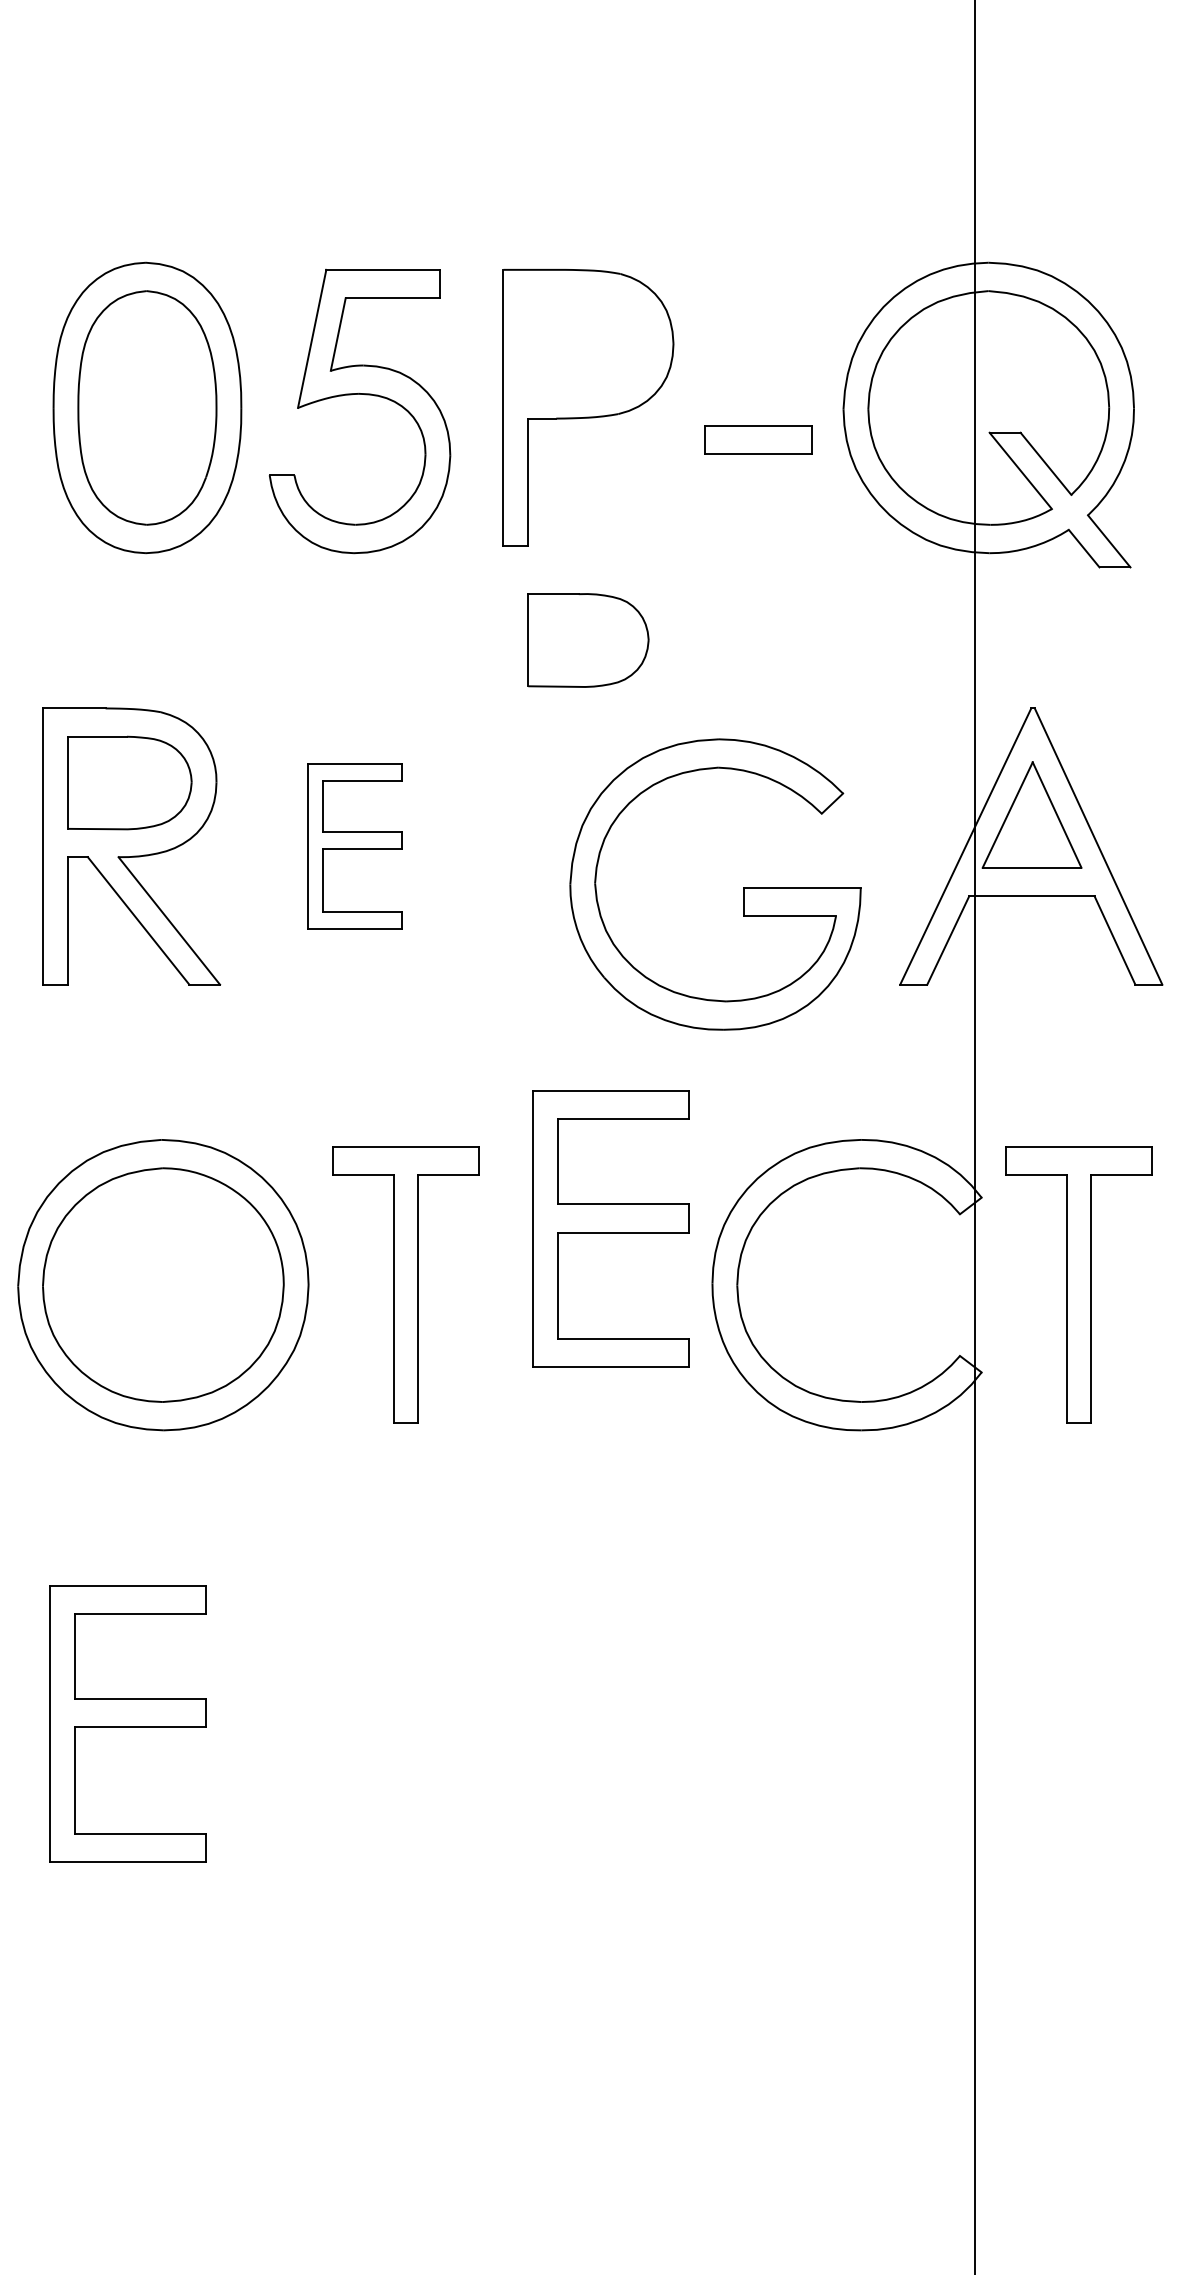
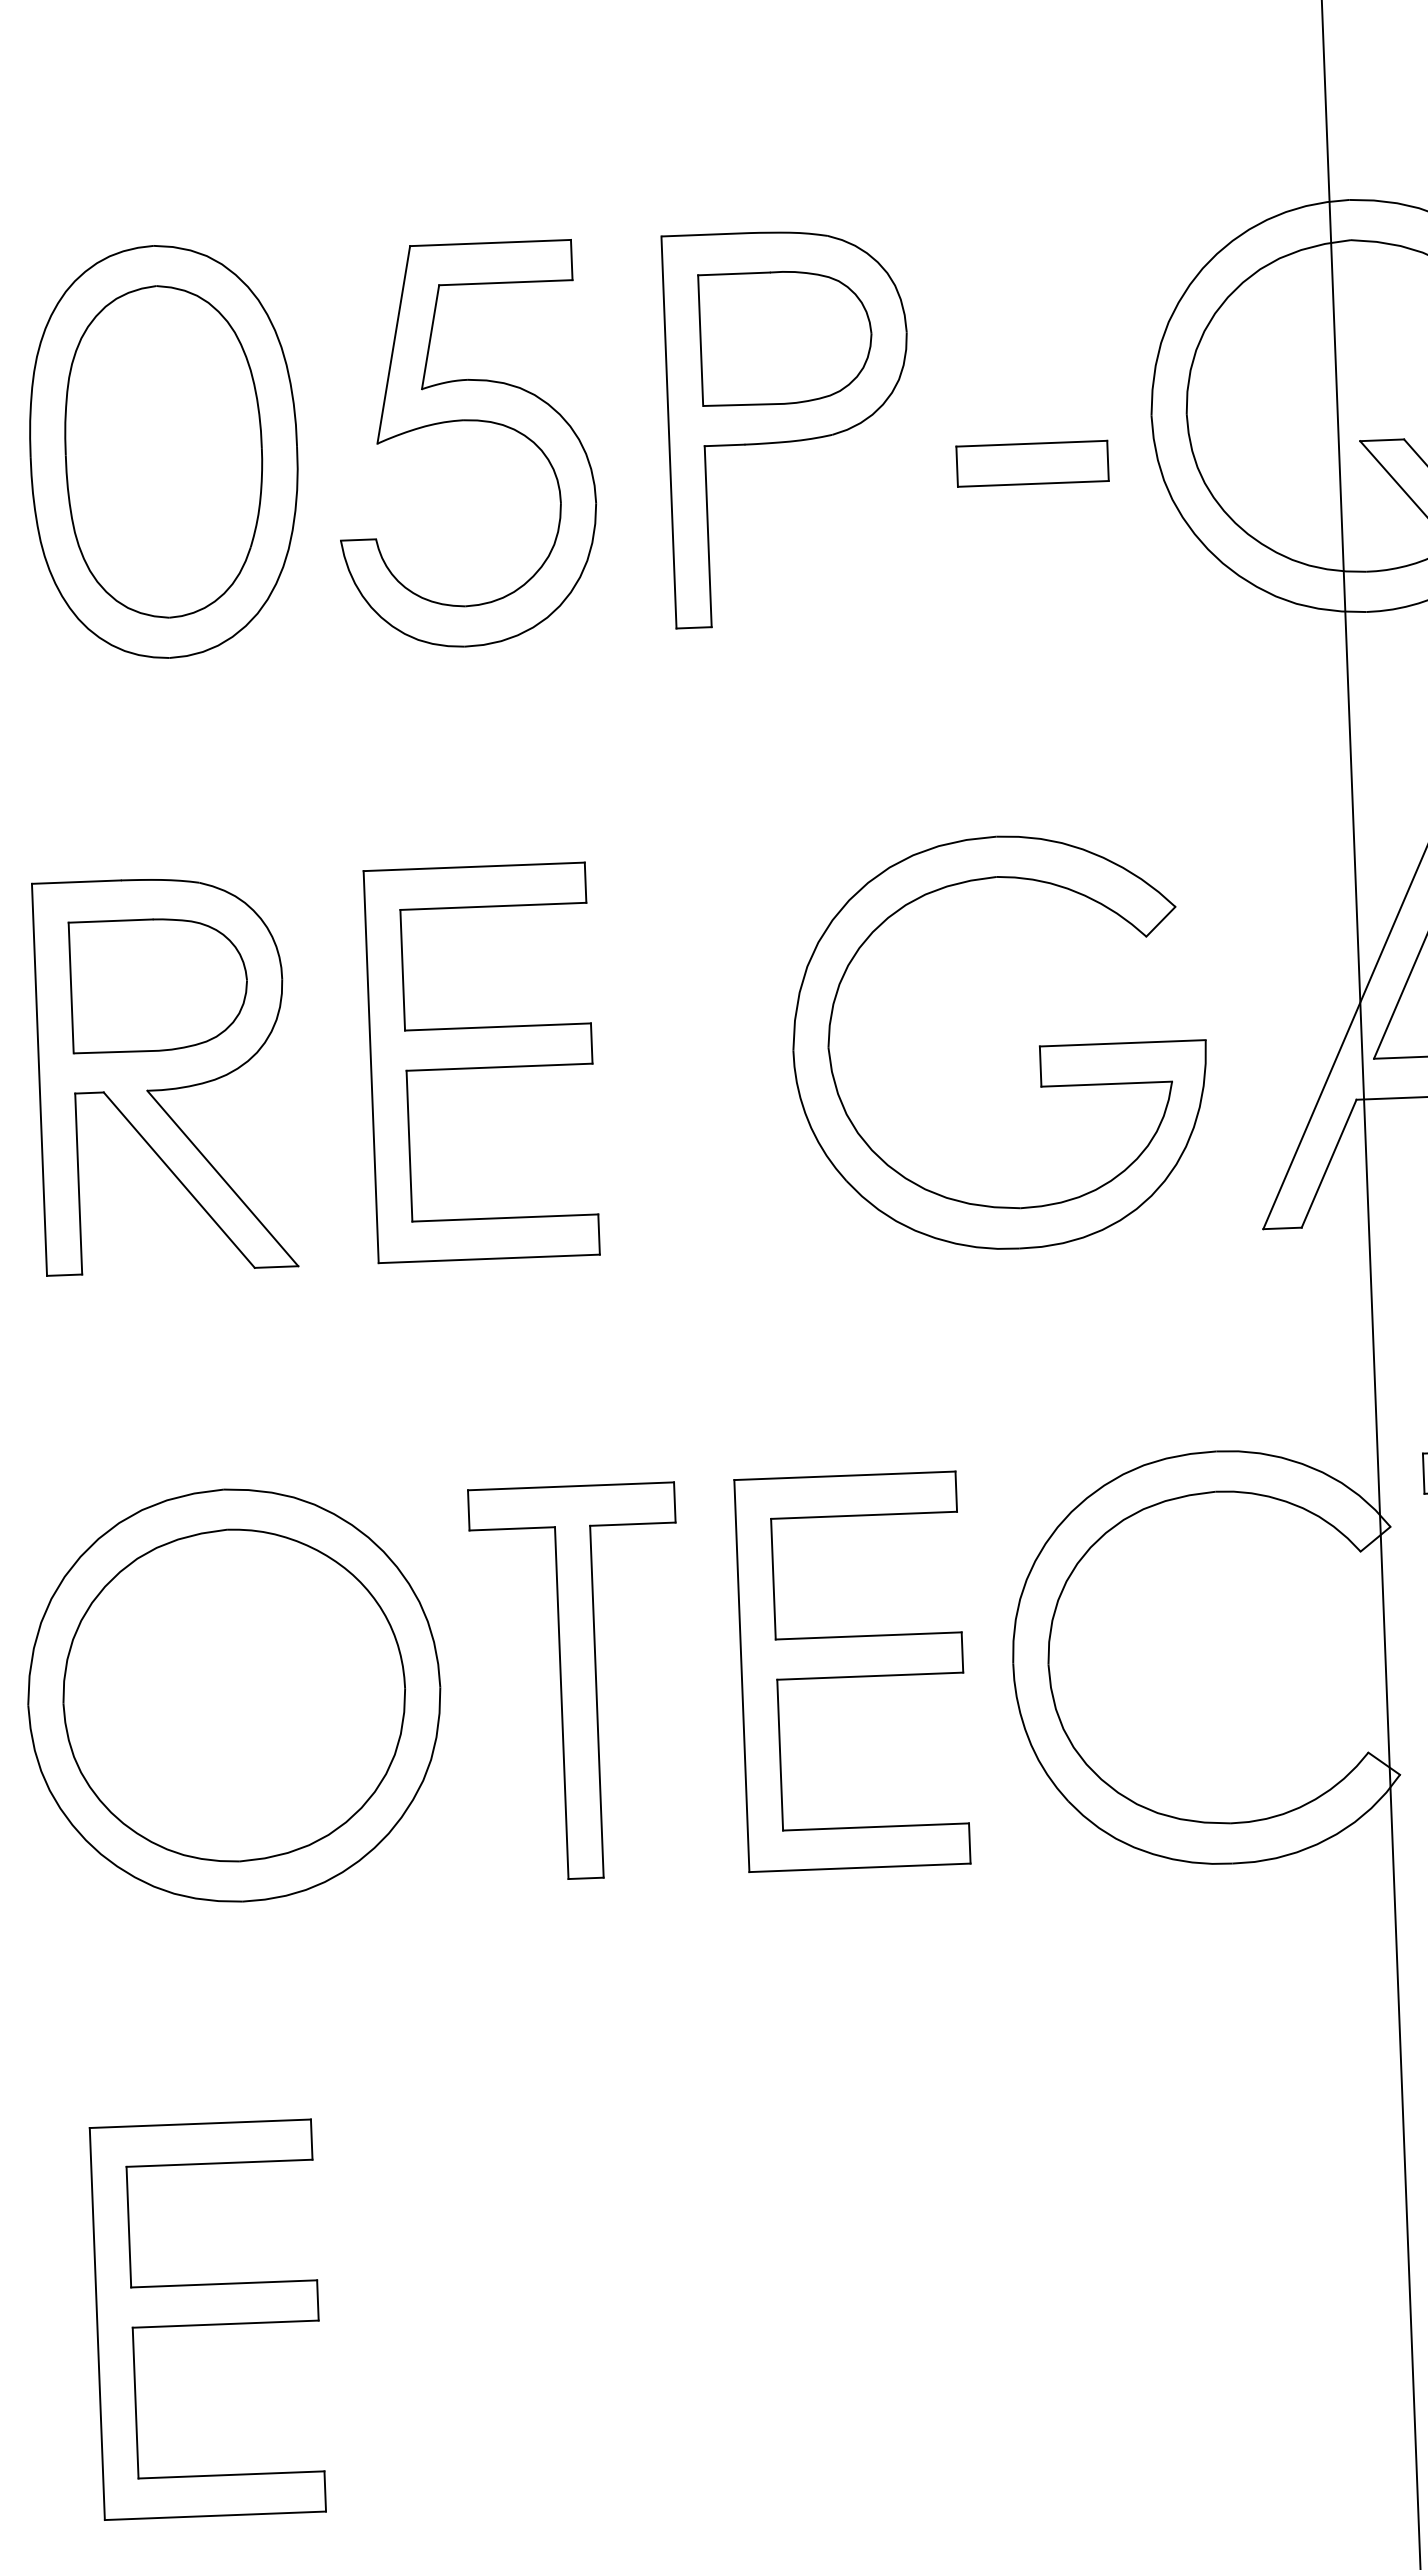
part: (588, 640) -> (786, 337), moved
part: (354, 846) -> (481, 1062), size x1.67
part: (743, 887) -> (1039, 1045), moved
part: (610, 1228) -> (851, 1670), moved

